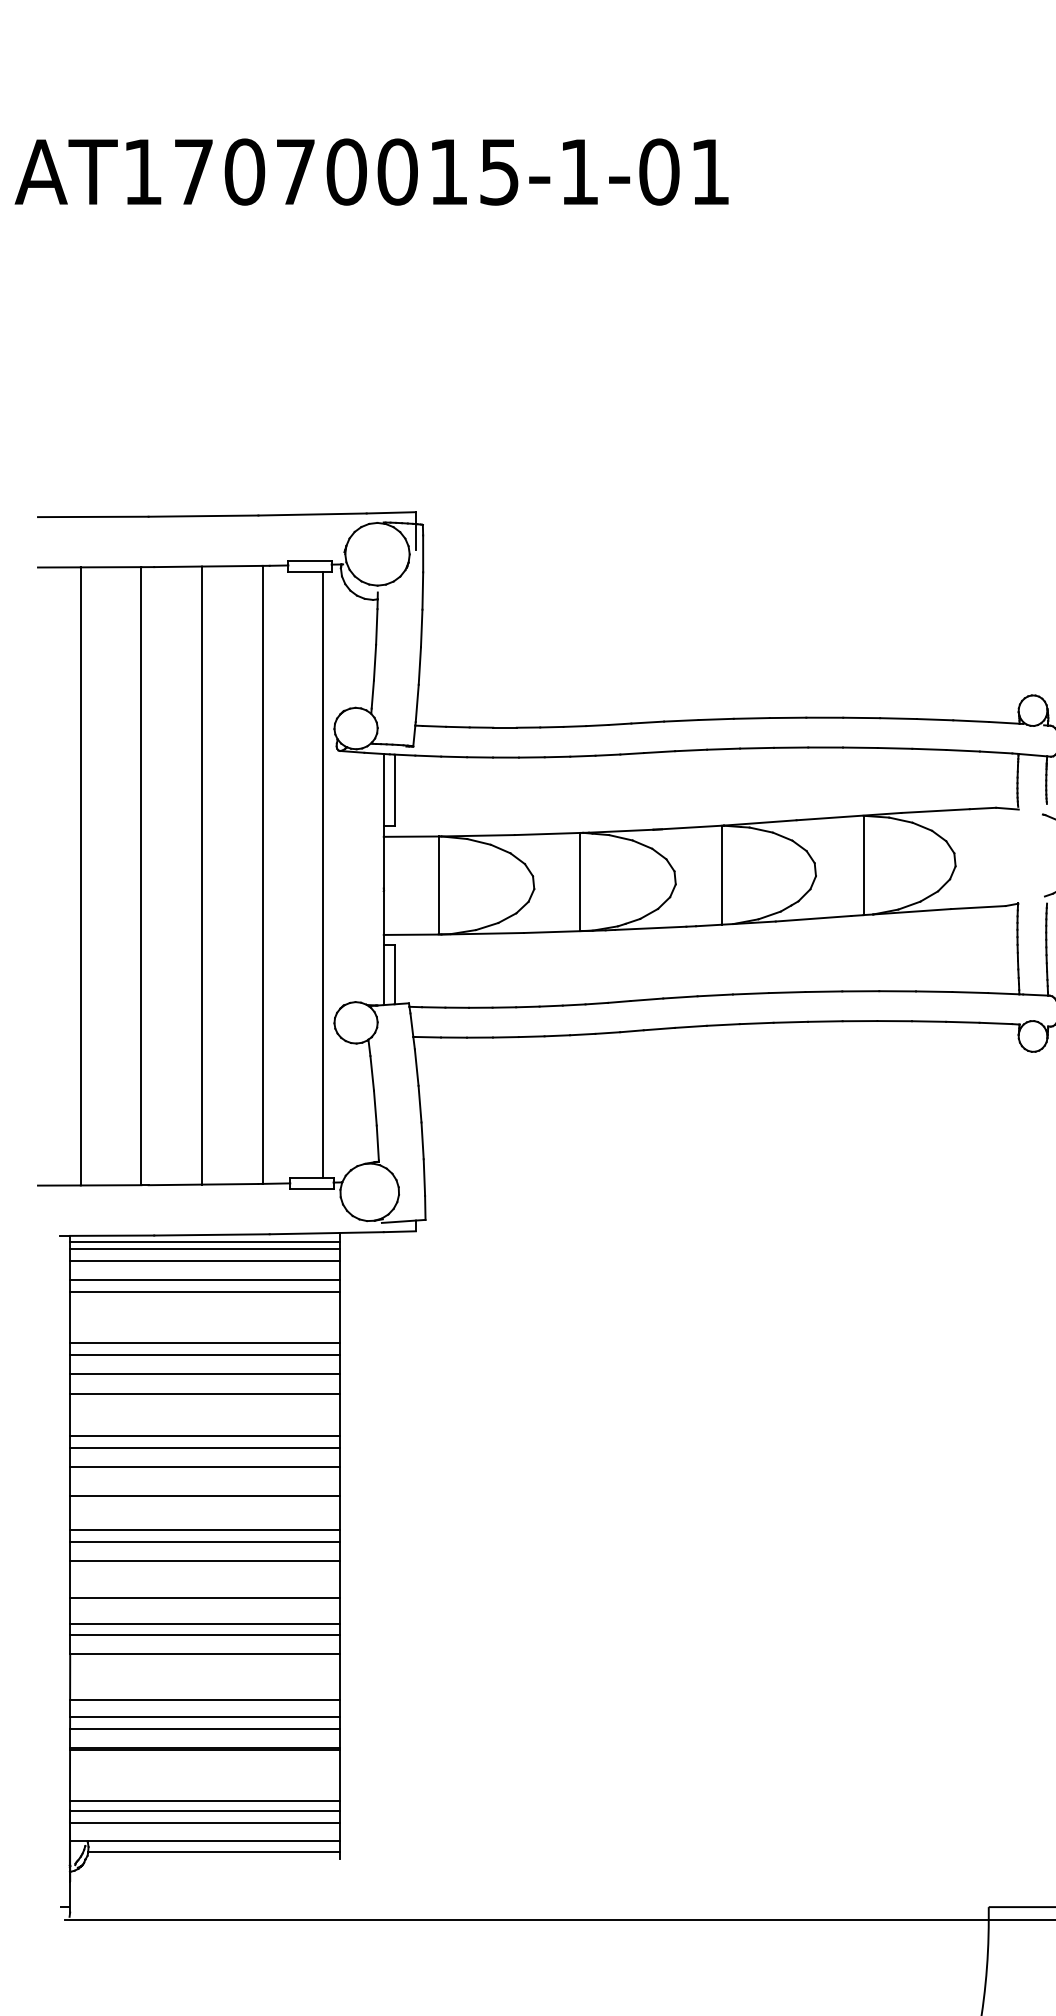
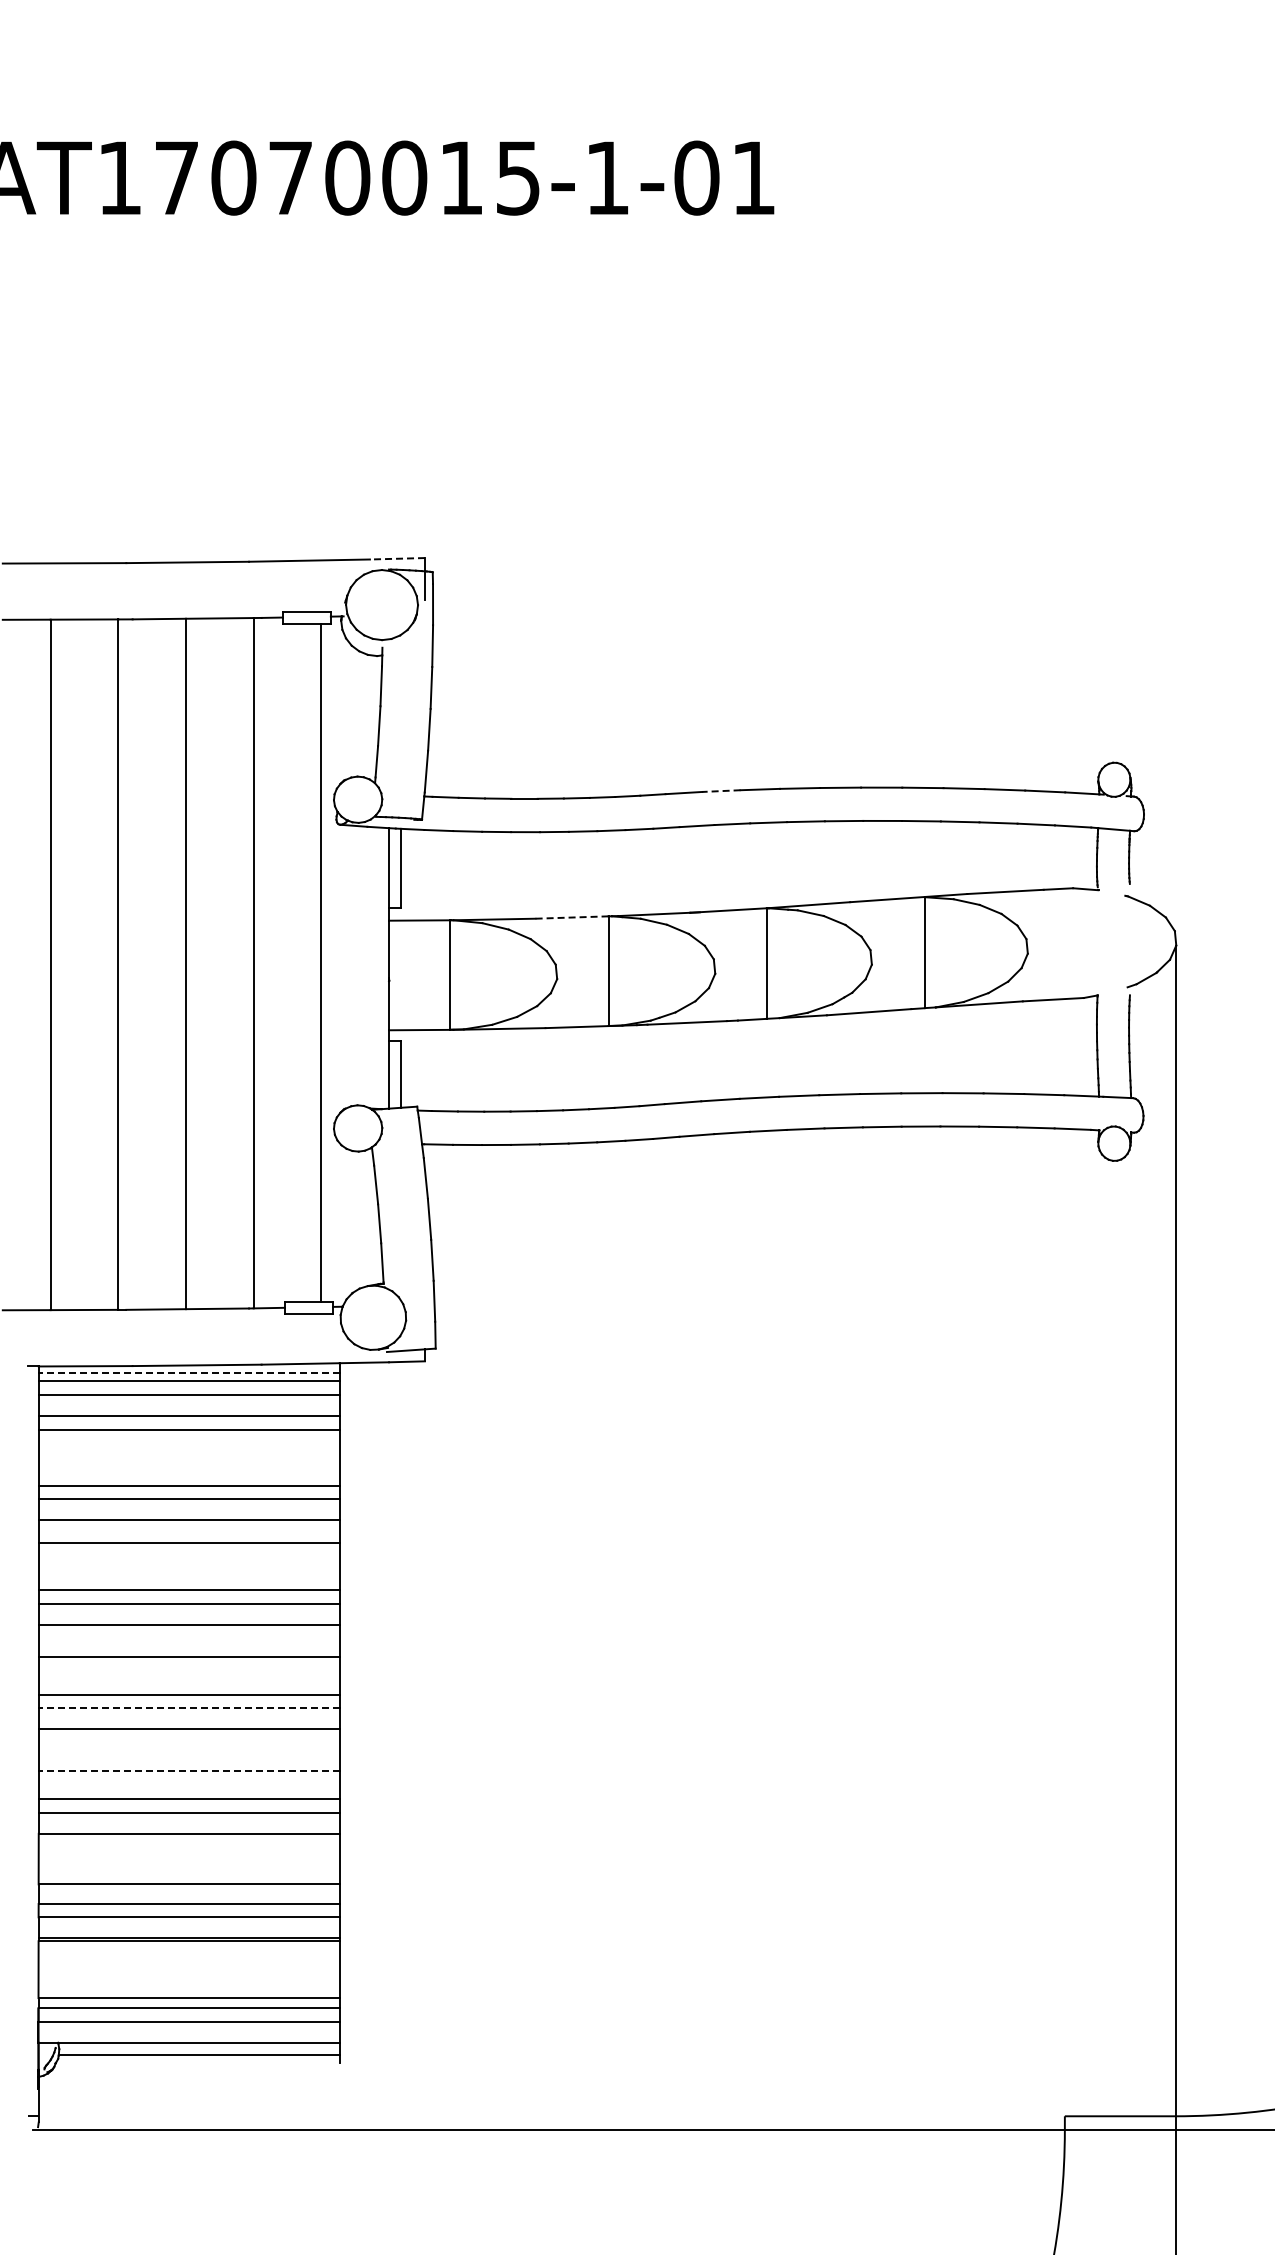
line: (391, 512) -> (397, 558), solid -> dashed
line: (680, 721) -> (720, 791), solid -> dashed
line: (547, 833) -> (571, 917), solid -> dashed
line: (204, 1241) -> (188, 1372), solid -> dashed
line: (204, 1542) -> (188, 1708), solid -> dashed
line: (204, 1597) -> (188, 1770), solid -> dashed

